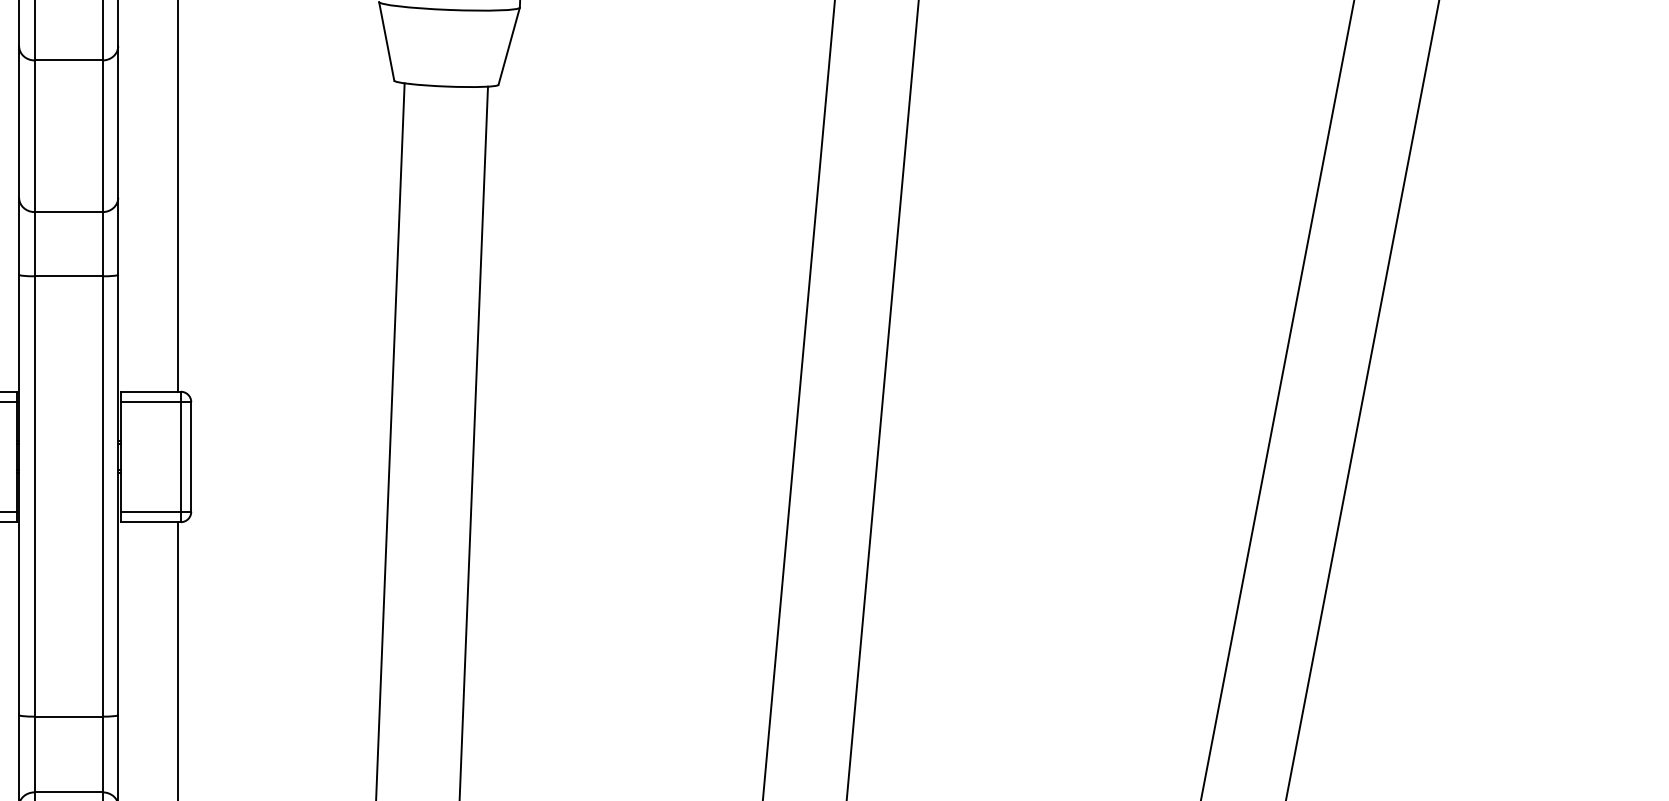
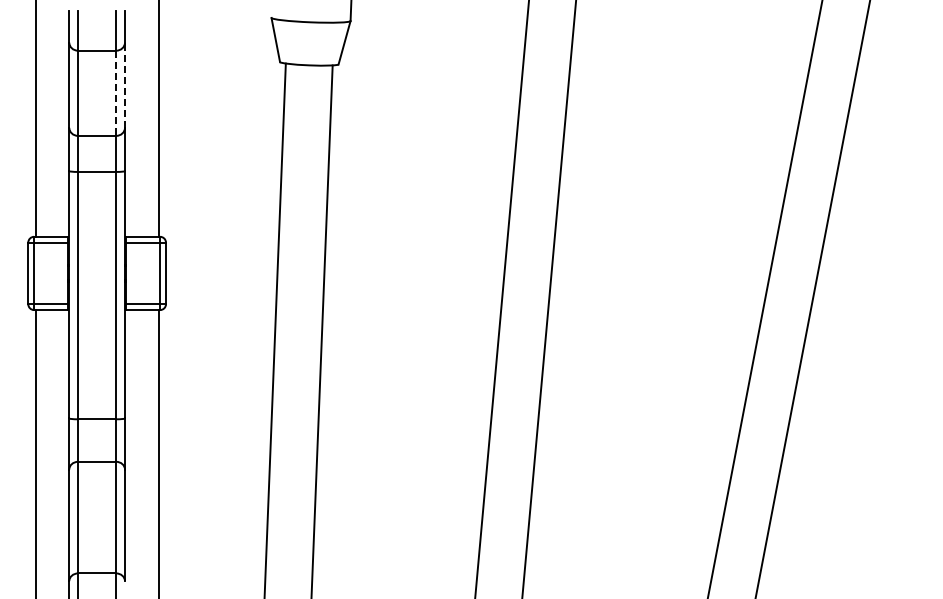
line: (117, 122) -> (124, 85), solid -> dashed
line: (103, 136) -> (116, 93), solid -> dashed

